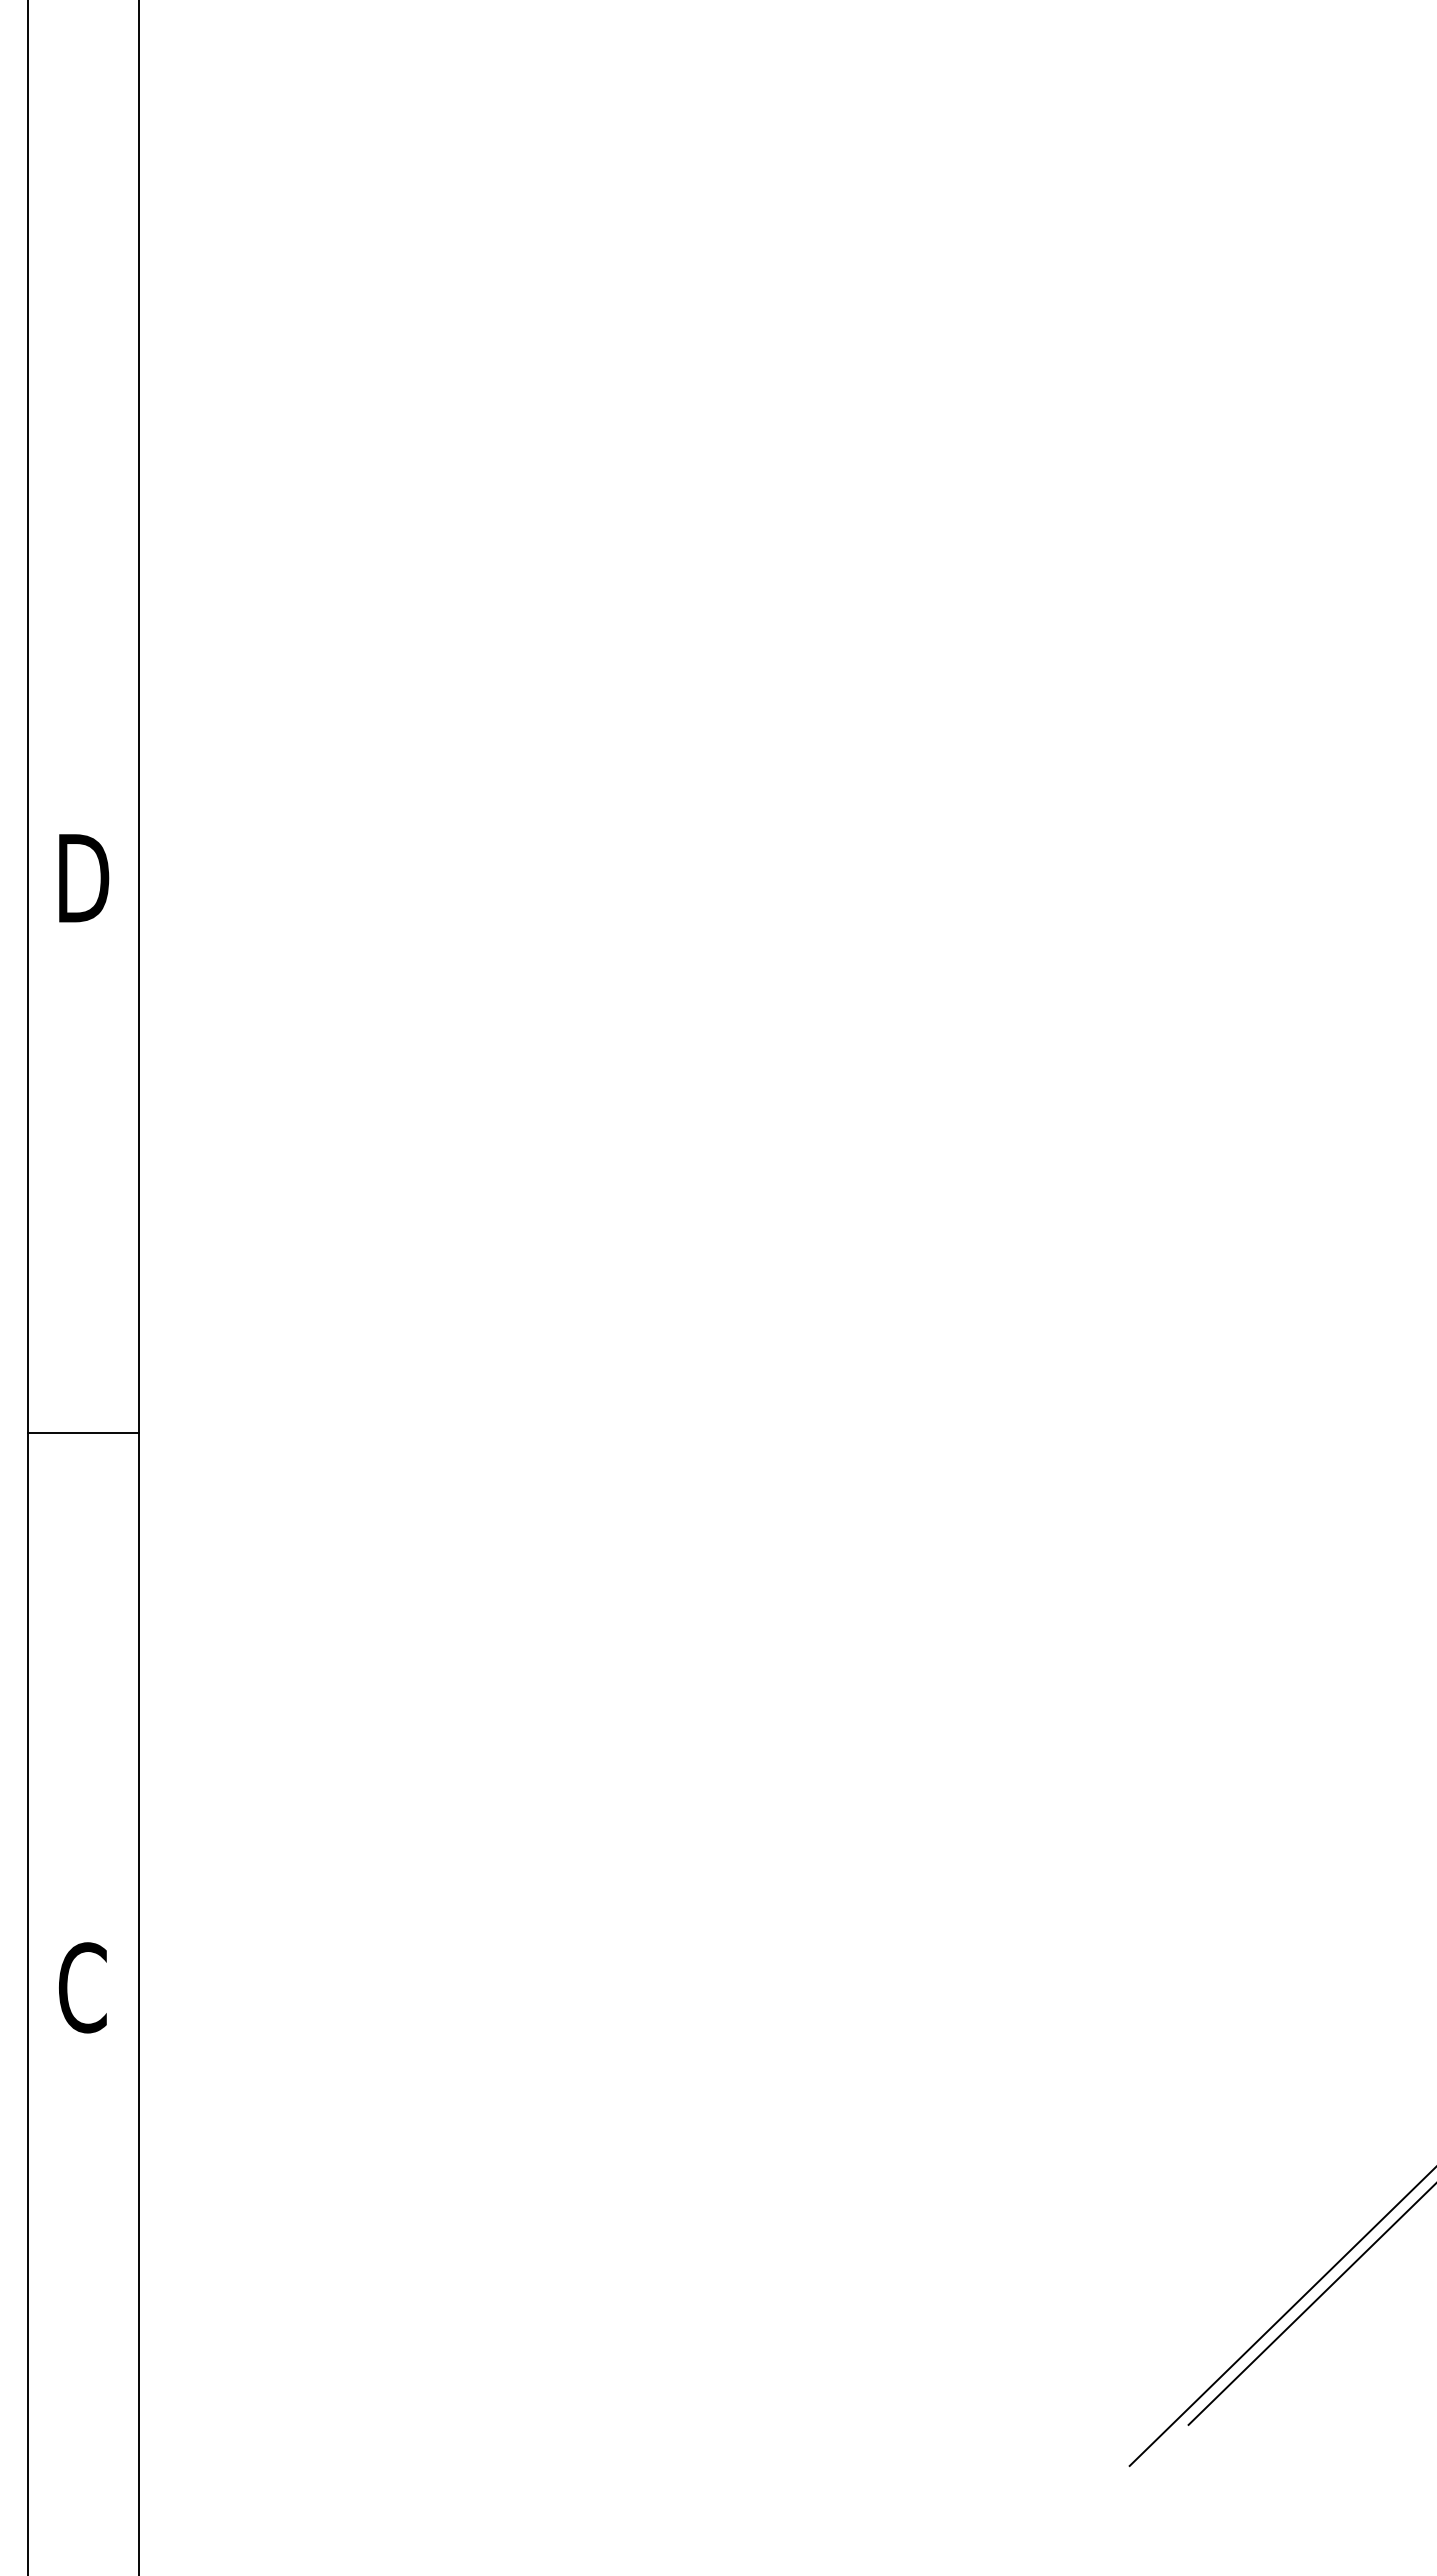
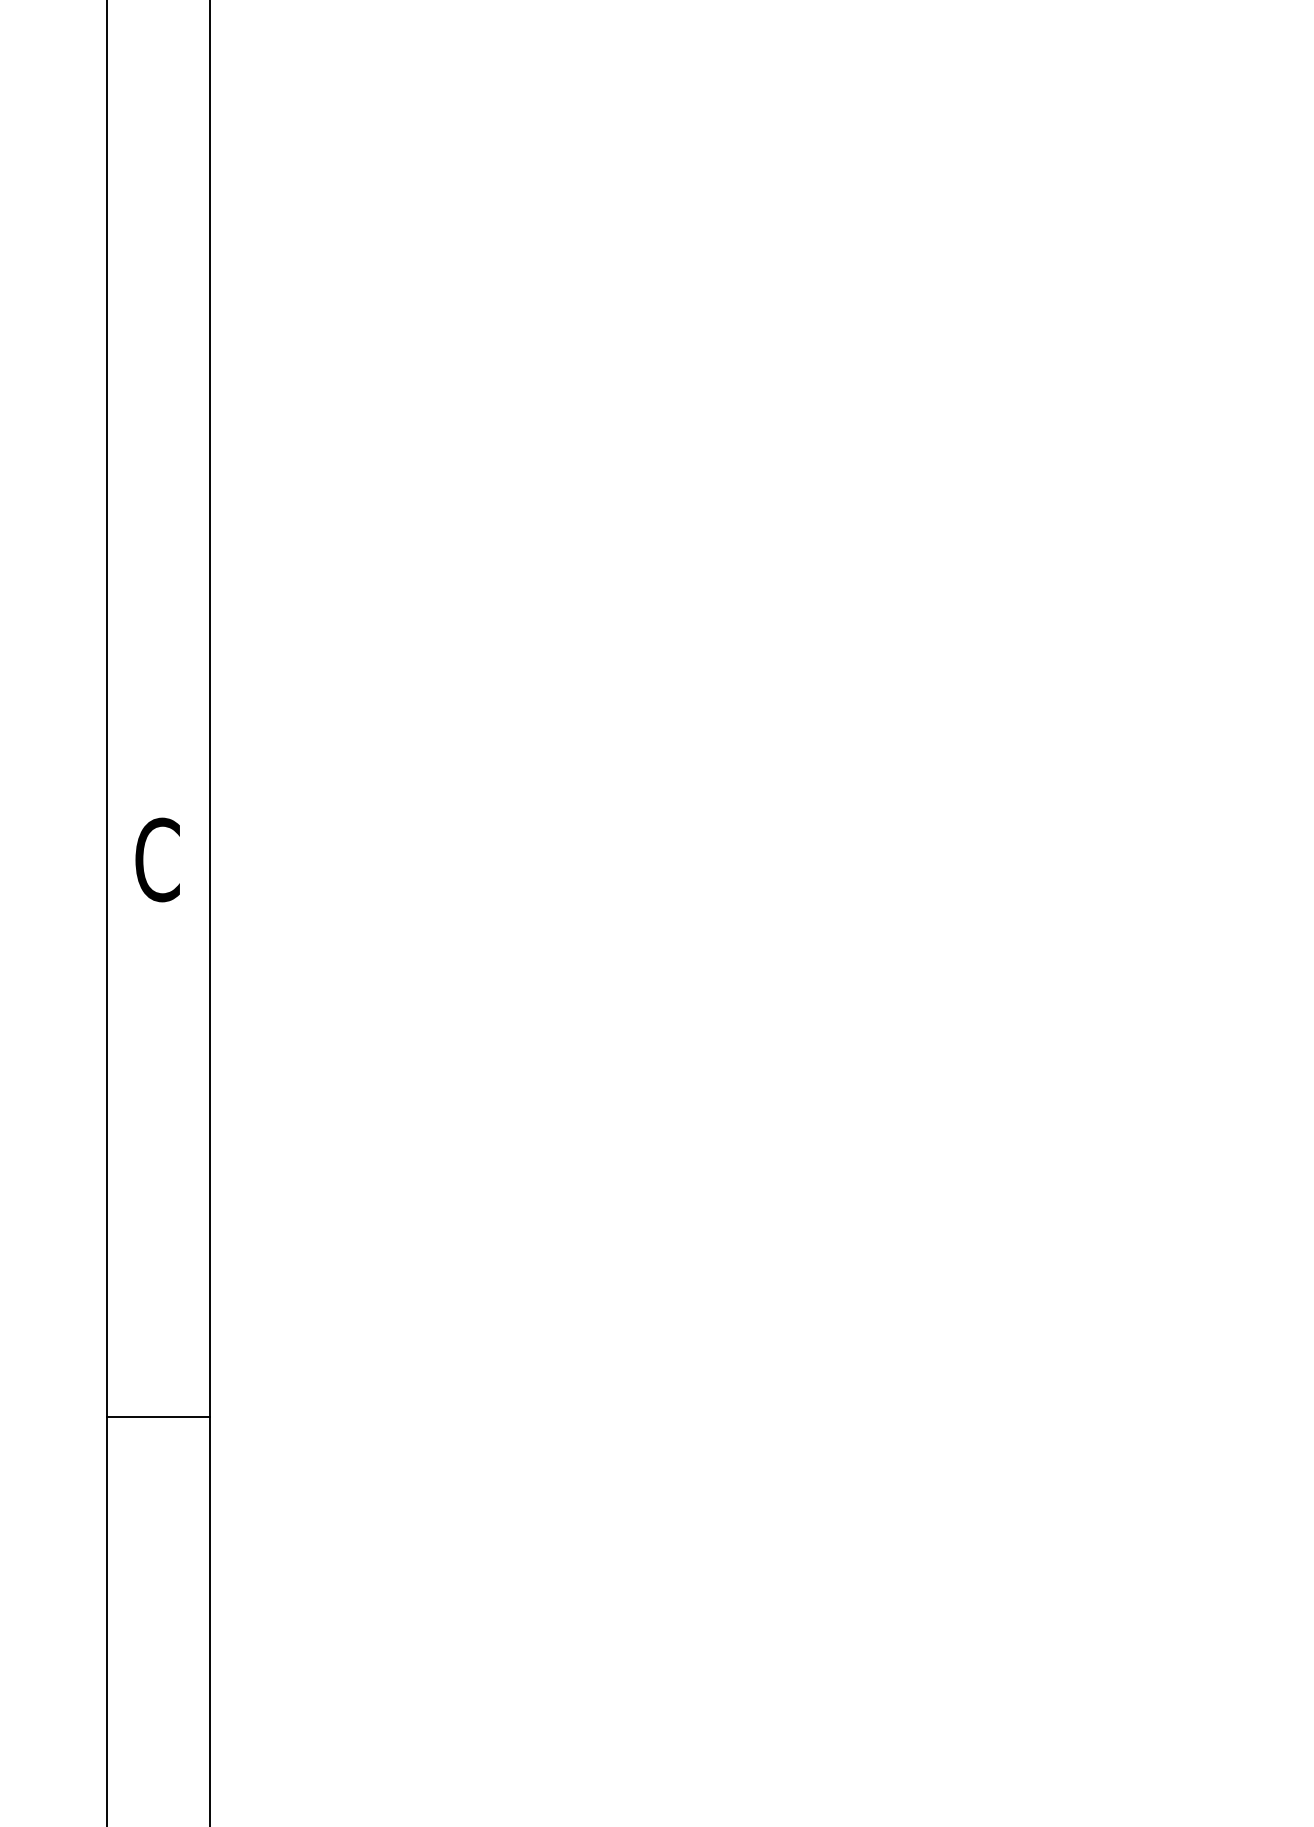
text: (83, 877) -> (158, 859), D -> C
line: (83, 1432) -> (158, 1416), moved

